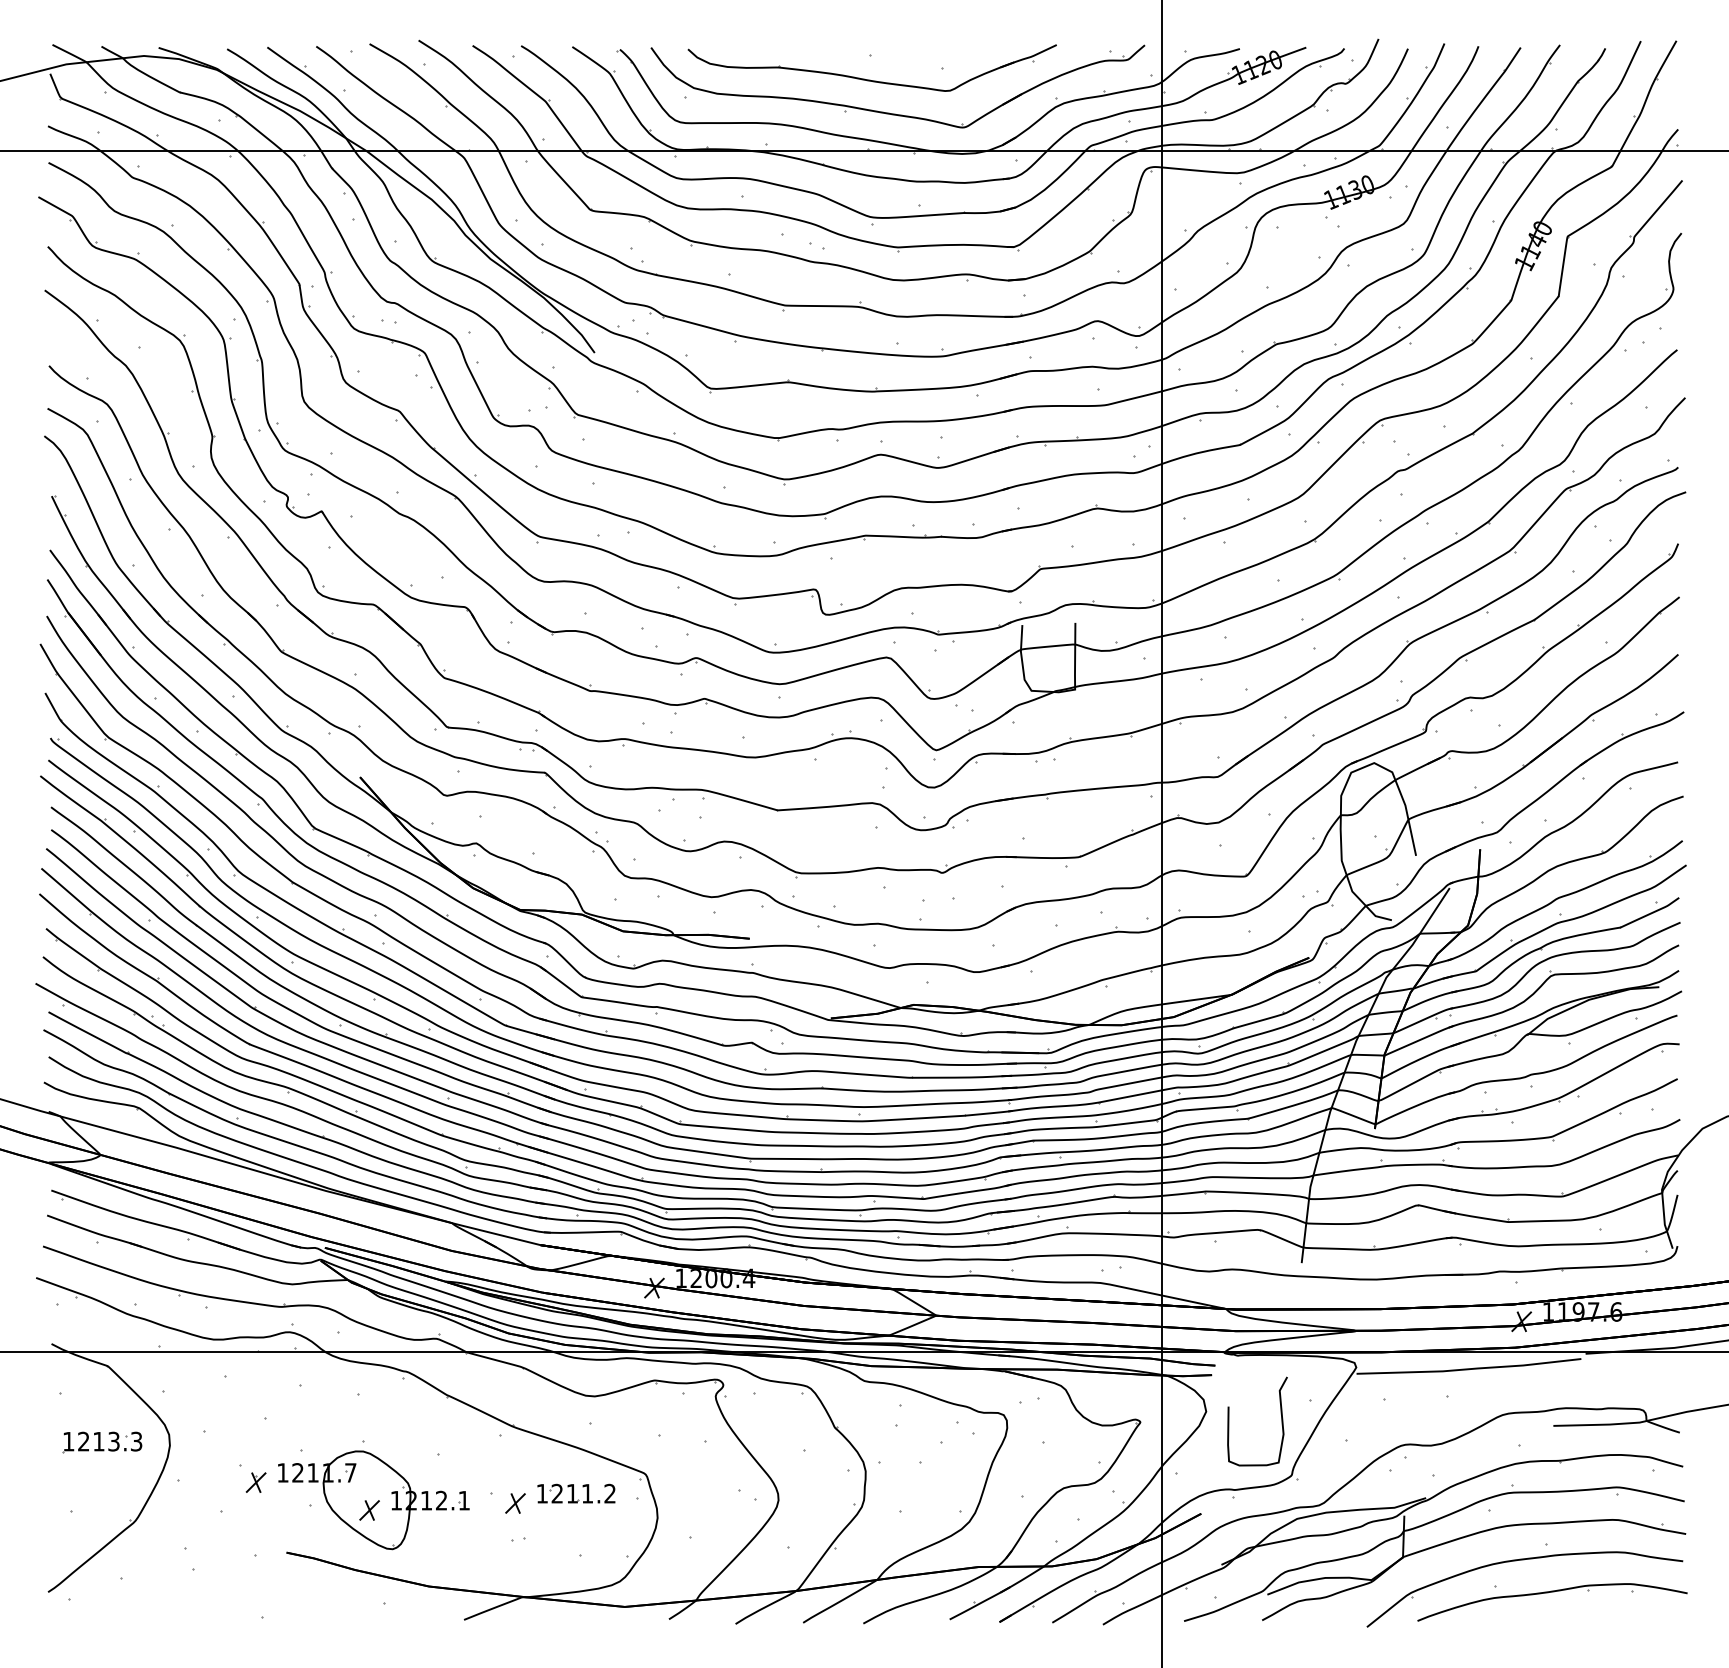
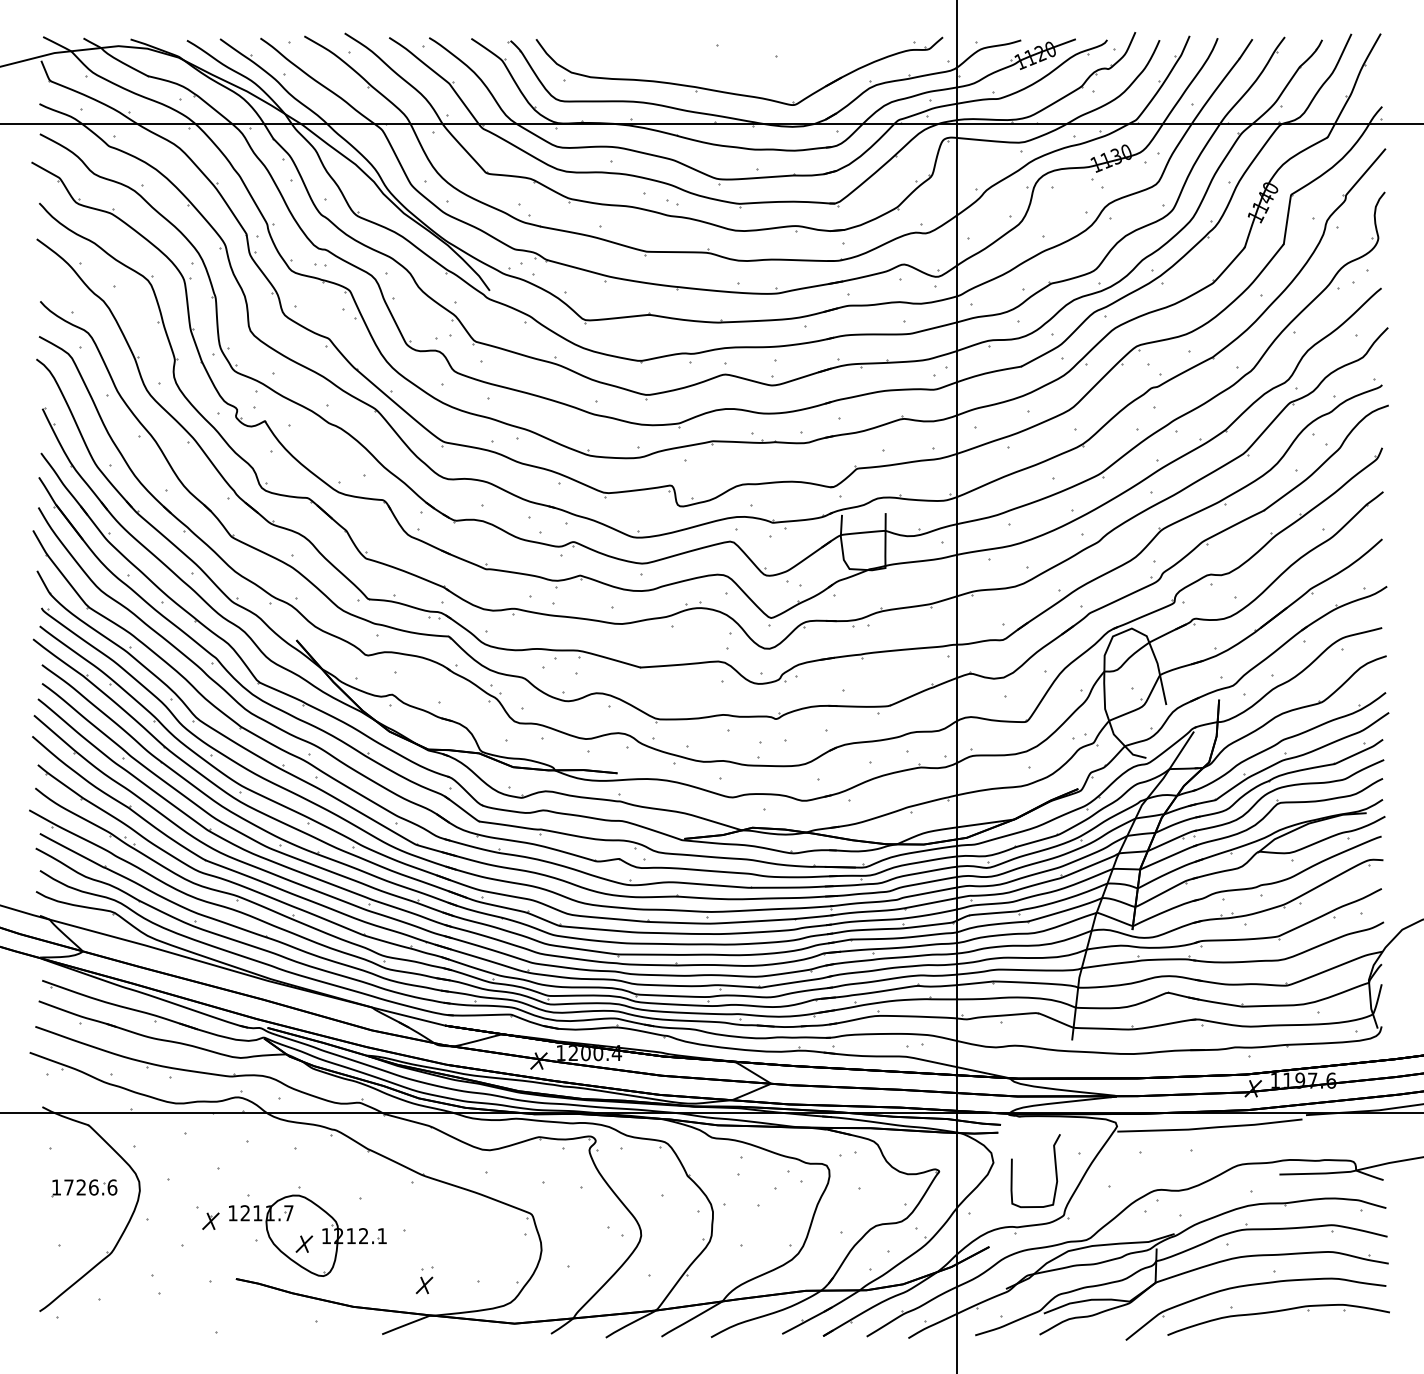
part: (870, 79) -> (716, 65), removed
text: (110, 1441) -> (90, 1187), 1213.3 -> 1726.6
part: (576, 1493) -> (474, 1230), removed
part: (515, 1503) -> (424, 1285), moved

